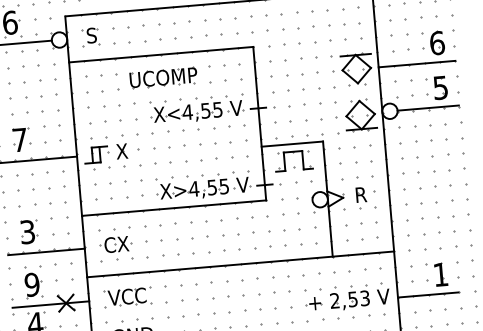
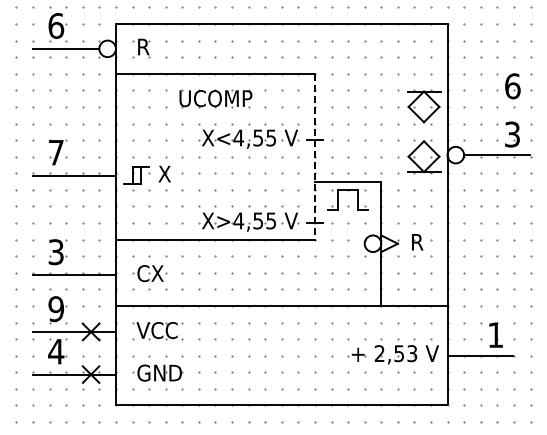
text: (92, 35) -> (143, 46), S -> R
line: (416, 63) -> (488, 106), removed
text: (440, 86) -> (512, 133), 5 -> 3
line: (259, 123) -> (314, 156), solid -> dashed

